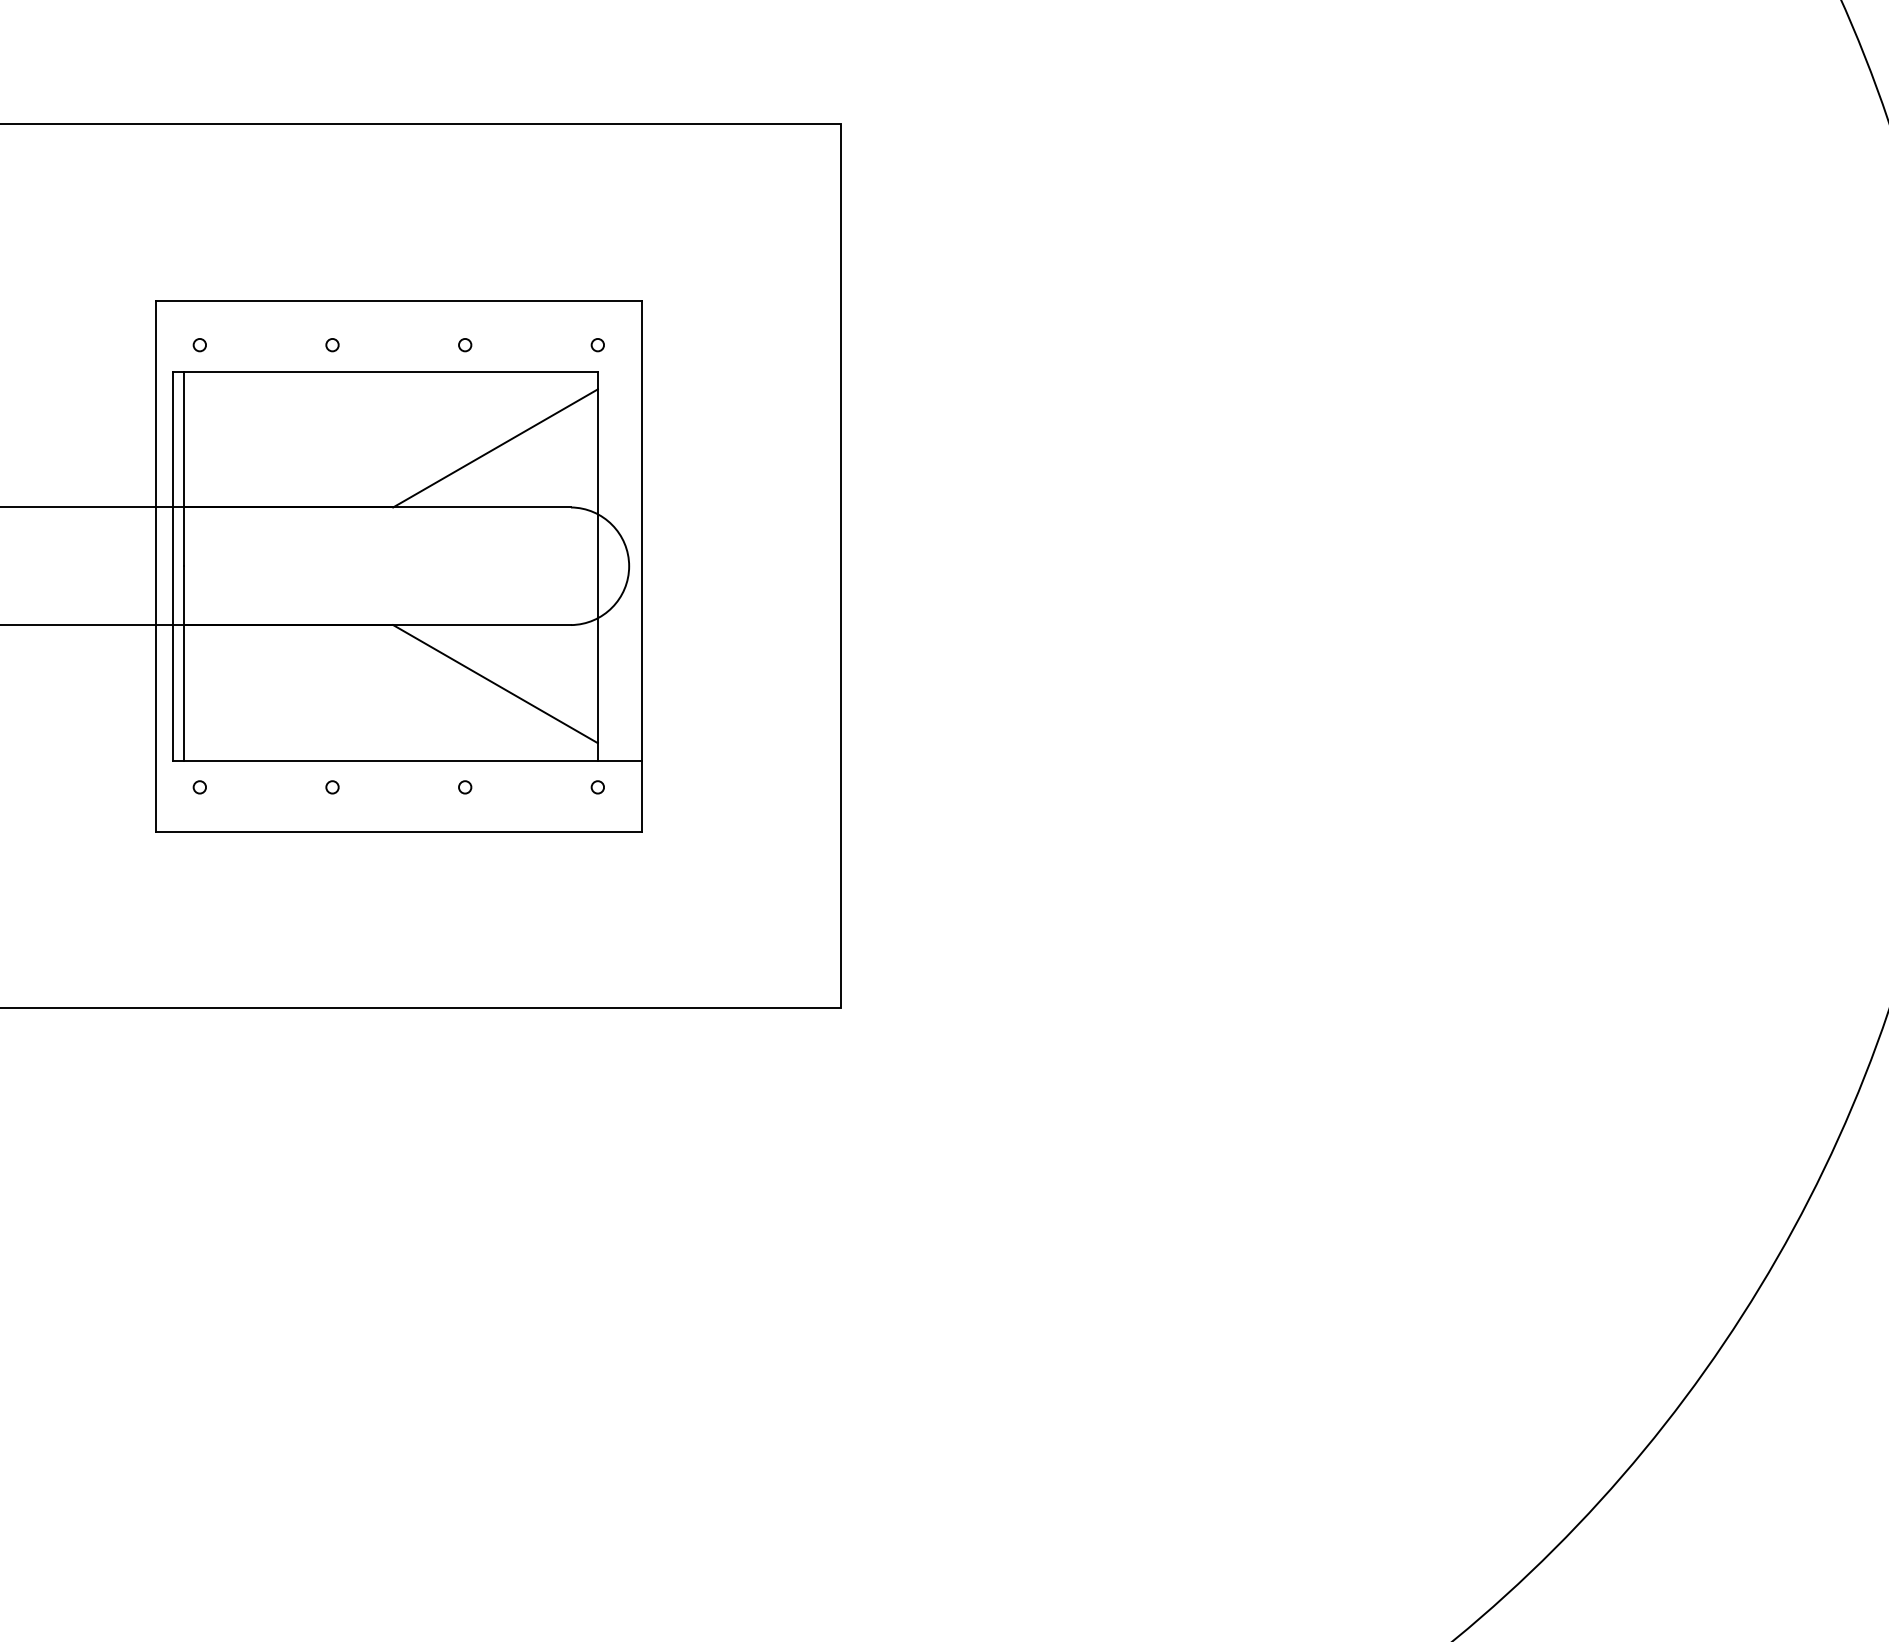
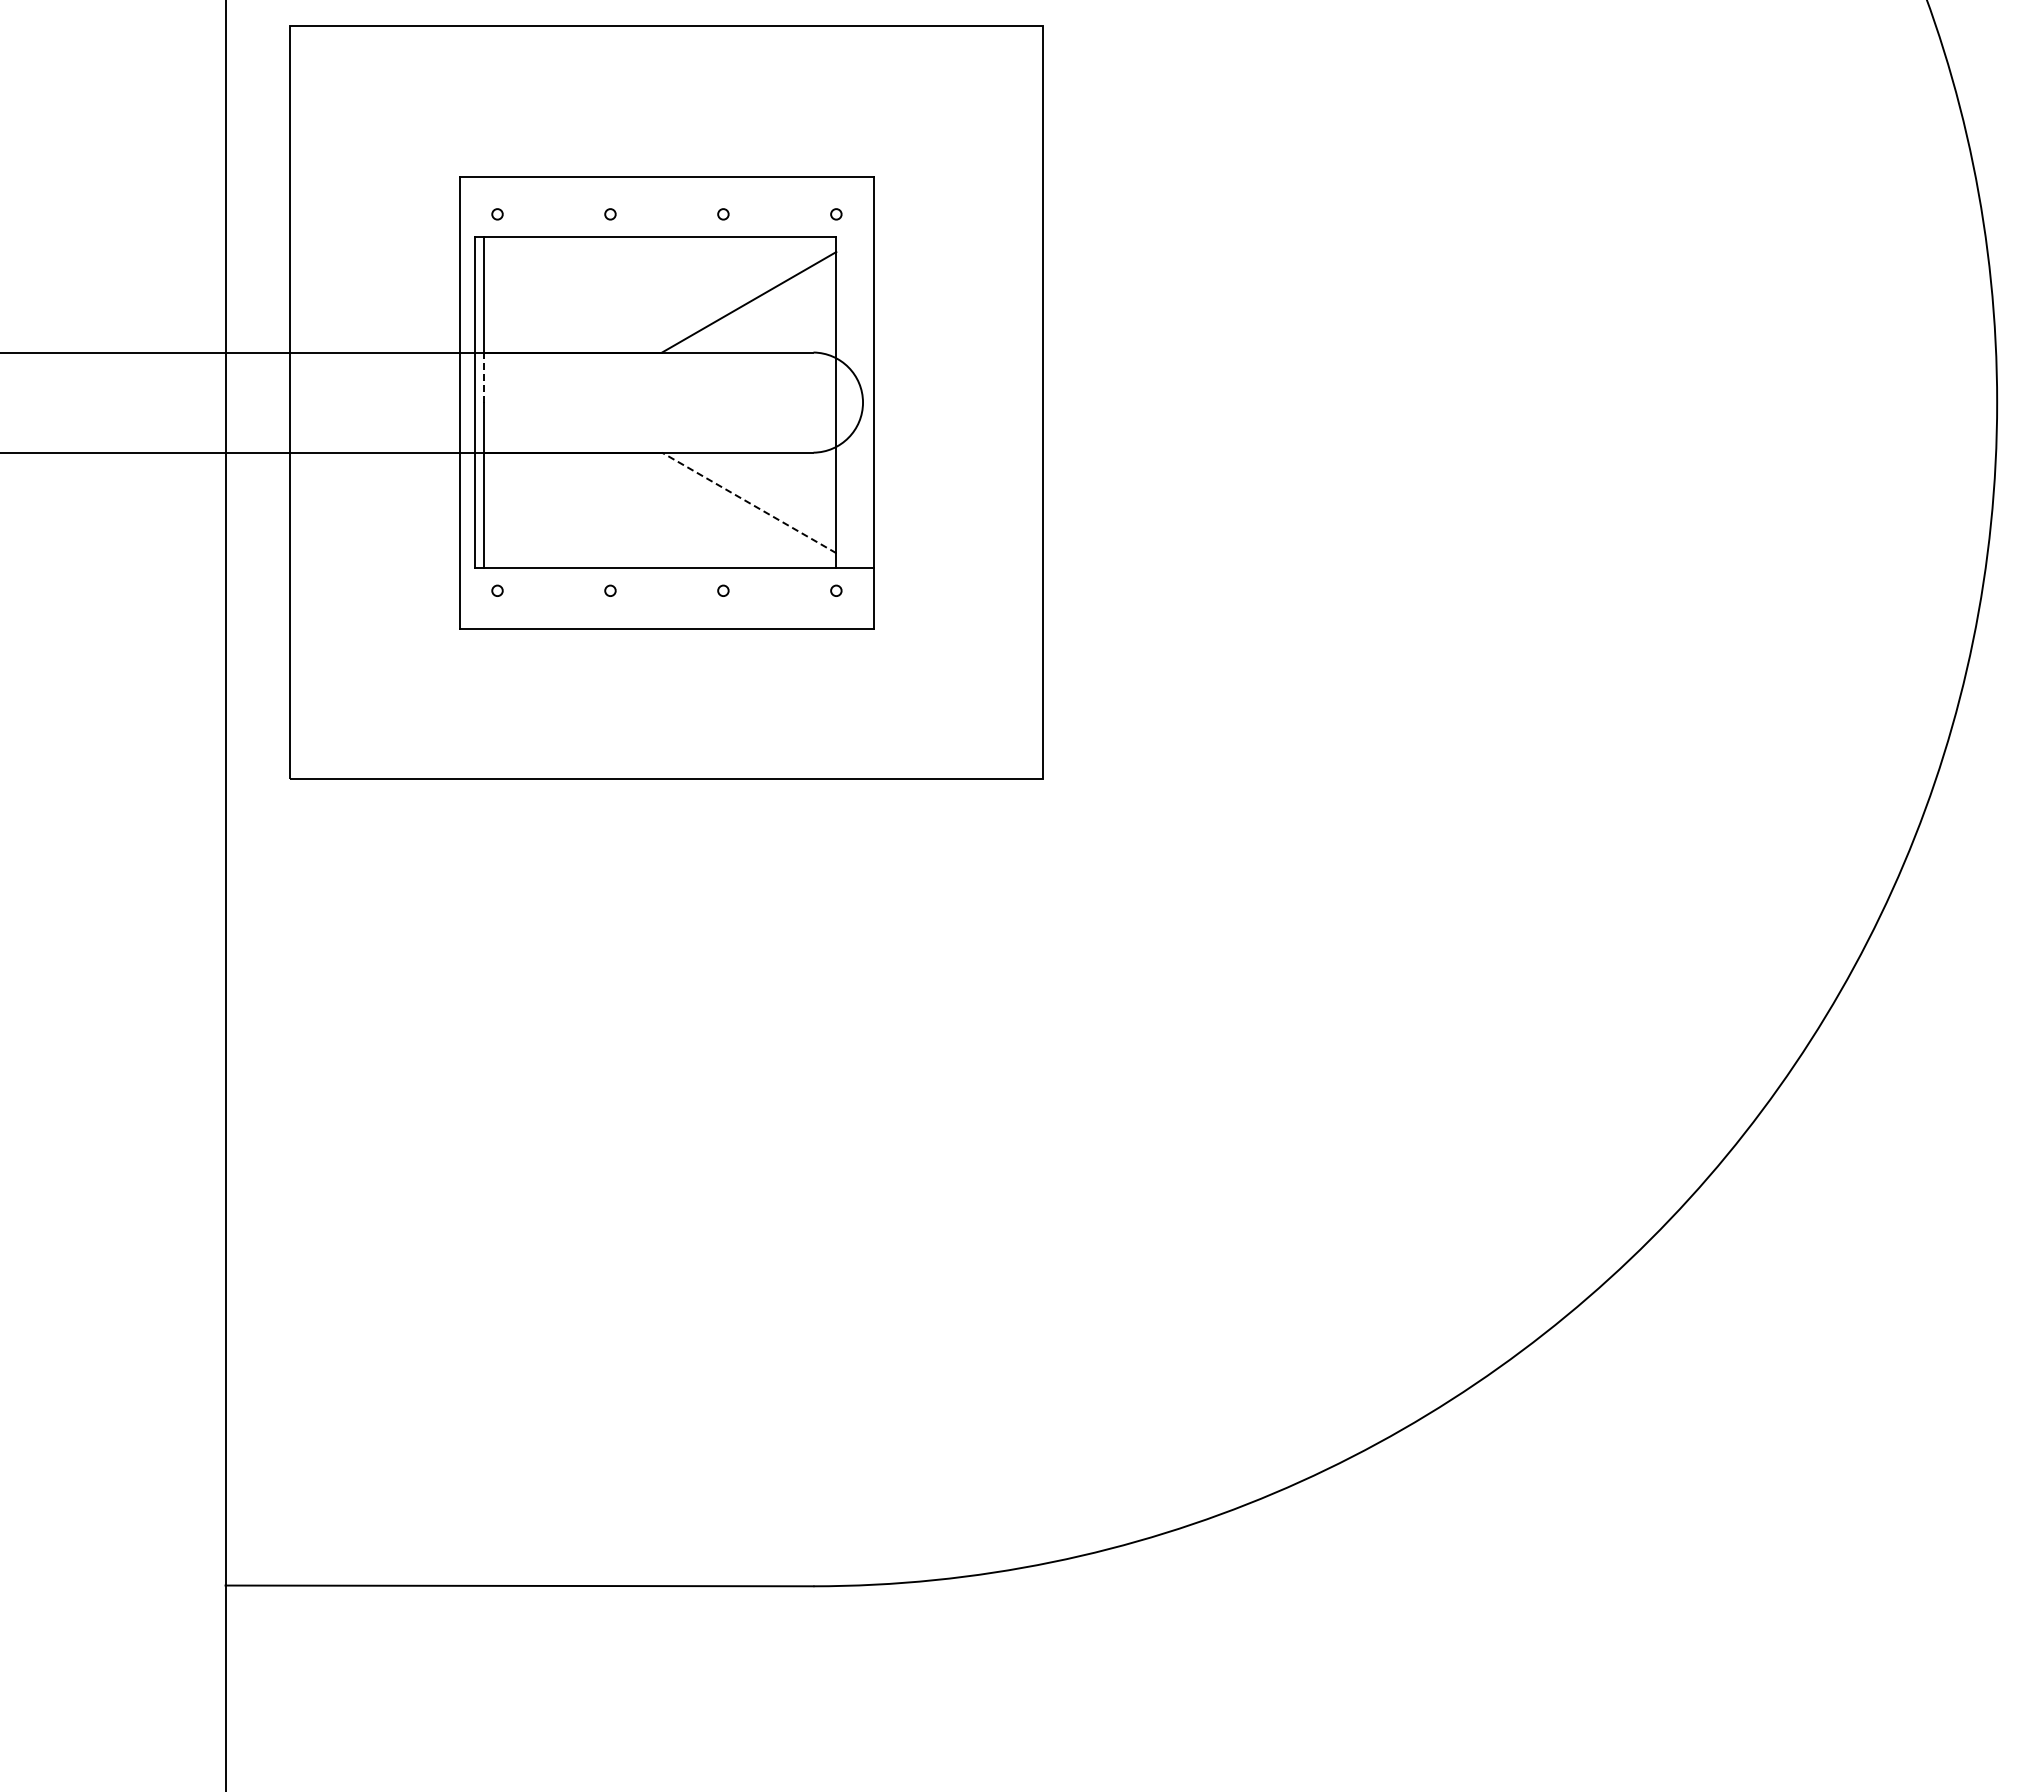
line: (183, 536) -> (483, 377), solid -> dashed
line: (495, 683) -> (749, 502), solid -> dashed

